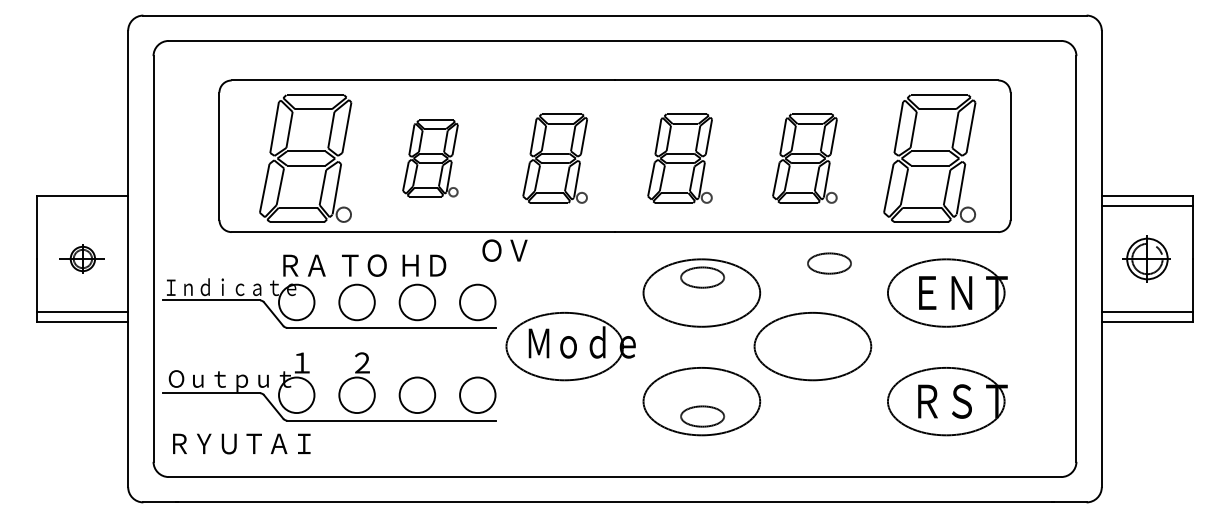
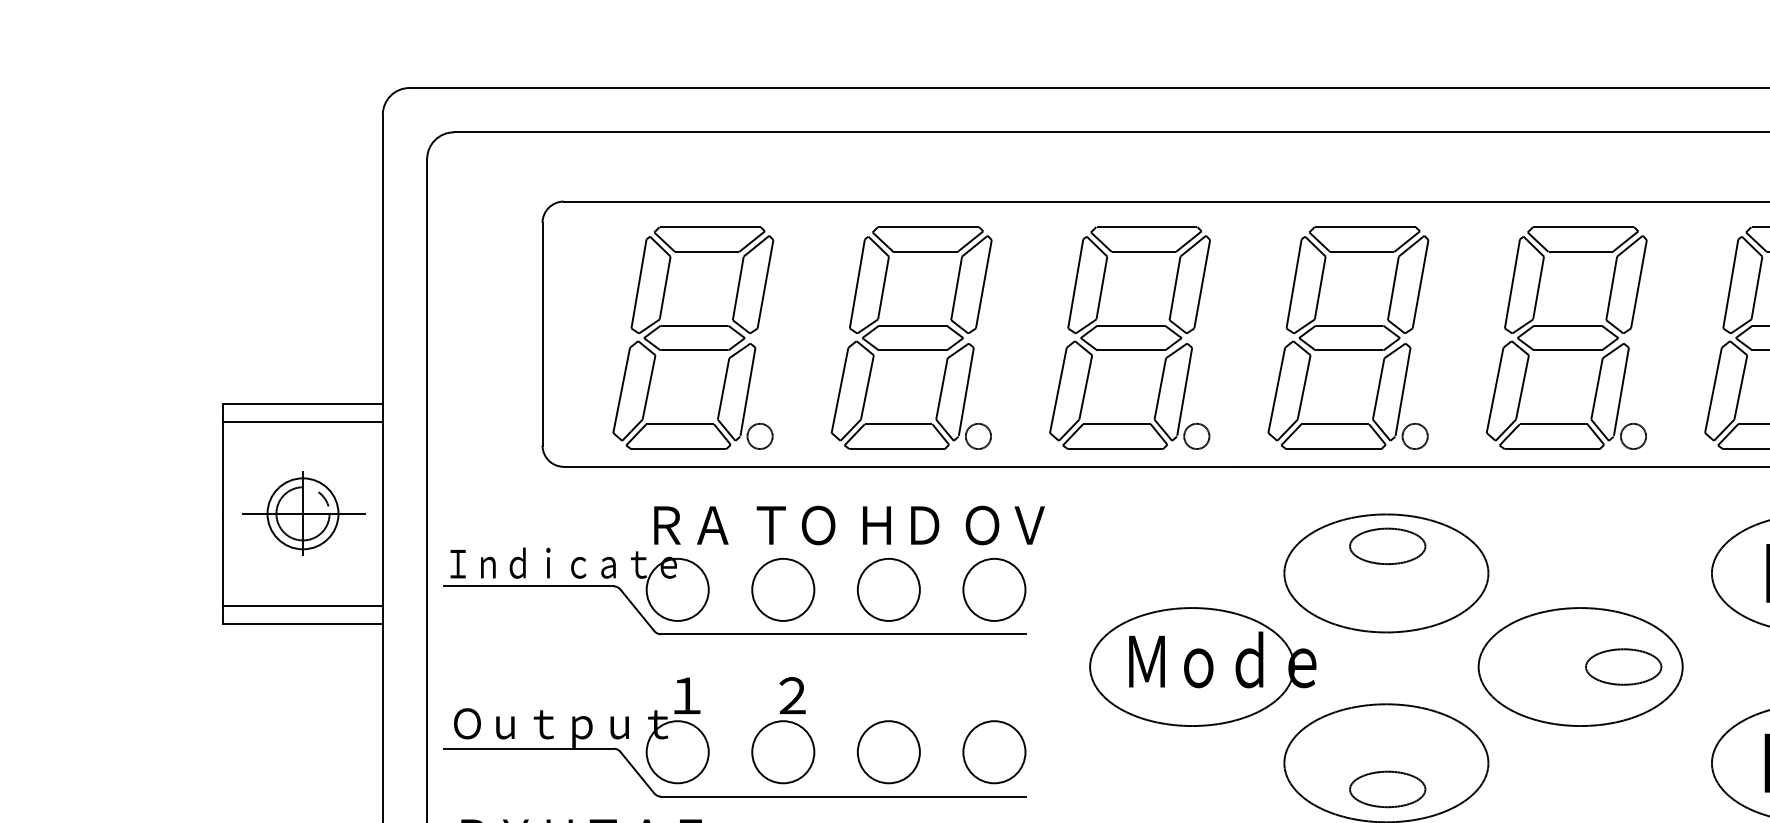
part: (430, 158) -> (911, 338), size x1.67
part: (554, 158) -> (1128, 338), size x1.43
part: (679, 158) -> (1347, 338), size x1.43
part: (804, 158) -> (1565, 338), size x1.43
line: (82, 206) -> (302, 422), added
text: (504, 250) -> (1004, 525), moved
part: (83, 258) -> (304, 512), size x1.67
part: (829, 263) -> (1623, 666), moved
part: (570, 346) -> (1202, 666), moved

